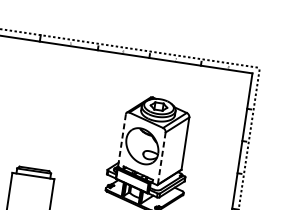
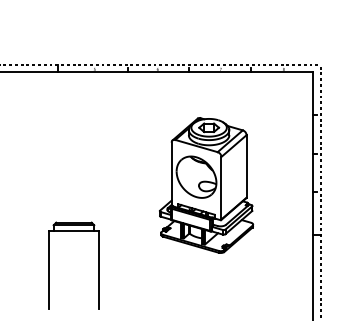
line: (121, 140) -> (171, 174), dashed -> solid
line: (161, 158) -> (221, 188), dashed -> solid

